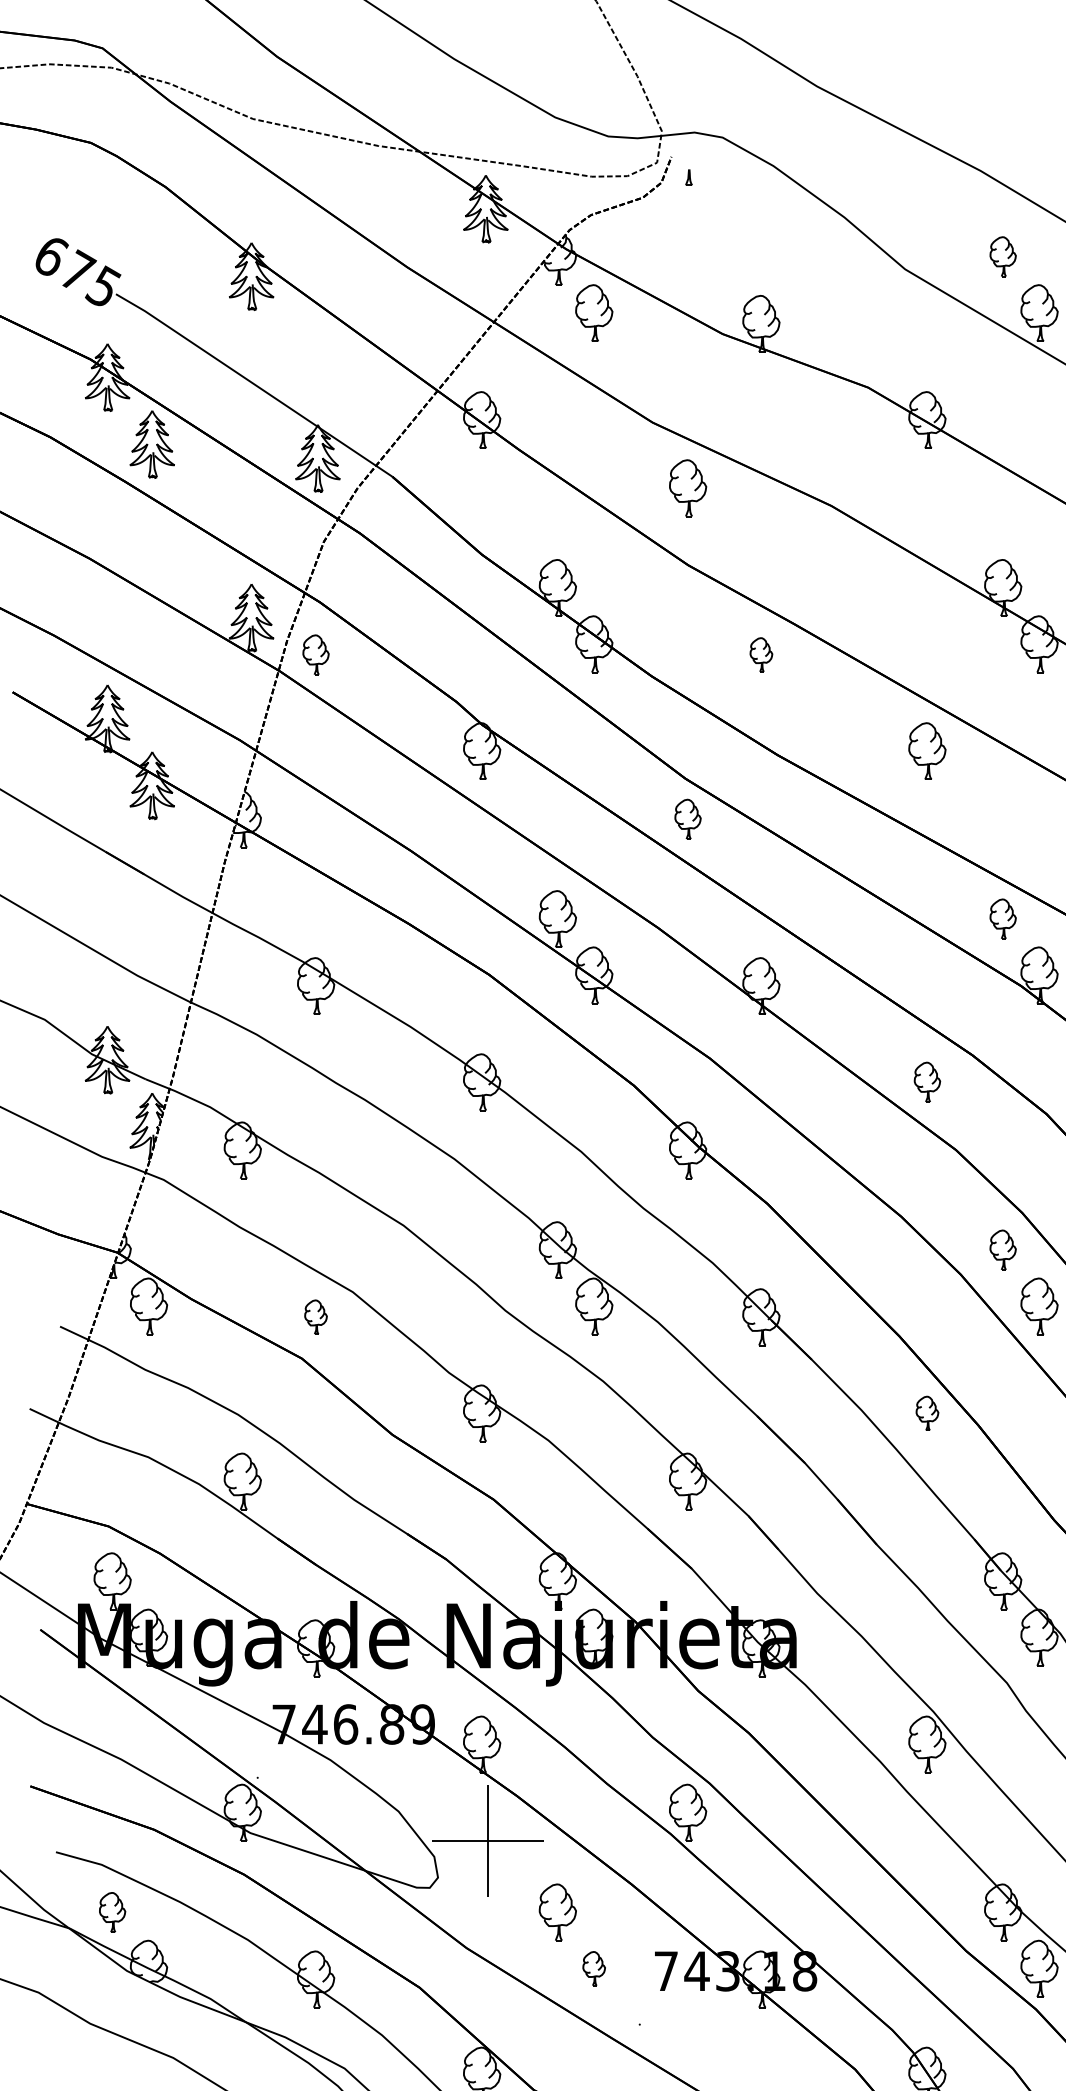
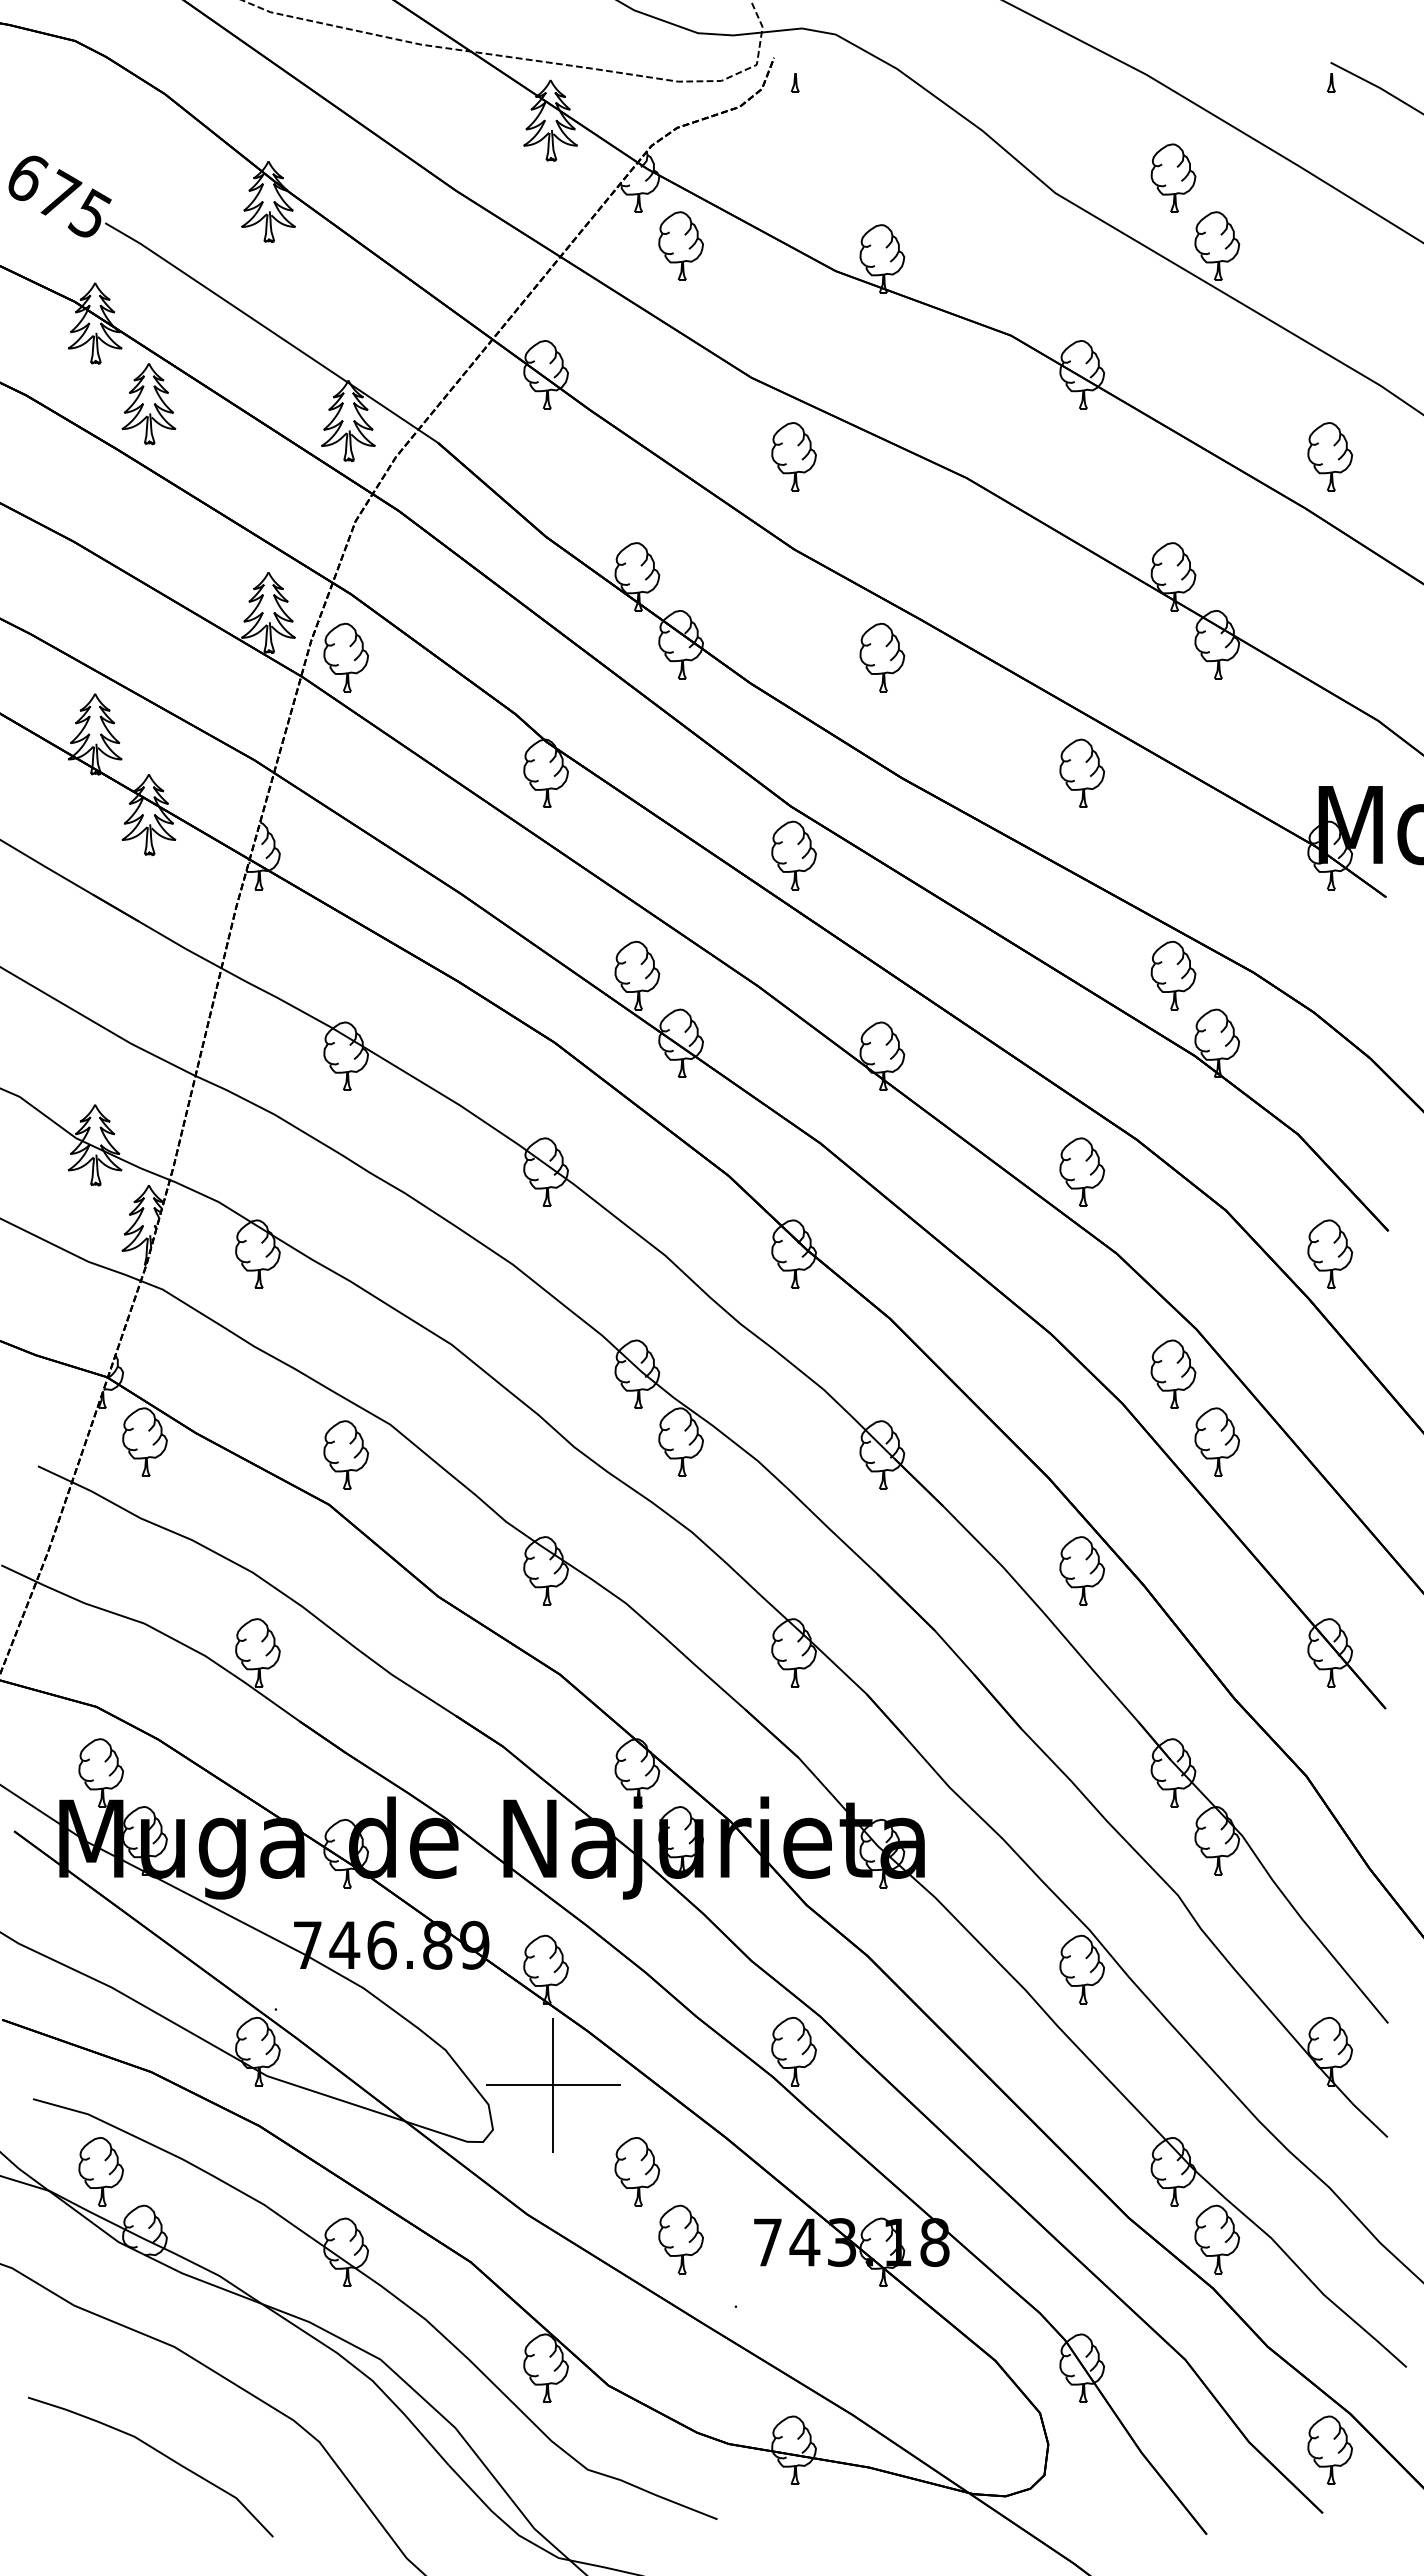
part: (1003, 256) -> (1173, 177), size x1.43
part: (315, 654) -> (345, 657), size x1.43
part: (761, 654) -> (882, 657), size x1.67
part: (687, 819) -> (793, 855), size x1.43
part: (1003, 919) -> (1173, 975), size x1.43
part: (927, 1081) -> (1082, 1171), size x1.43
part: (1003, 1249) -> (1173, 1373), size x1.43
part: (315, 1316) -> (345, 1454), size x1.67
part: (927, 1413) -> (1082, 1570), size x1.67
part: (112, 1912) -> (100, 2171), size x1.43
part: (593, 1968) -> (680, 2239), size x1.67

